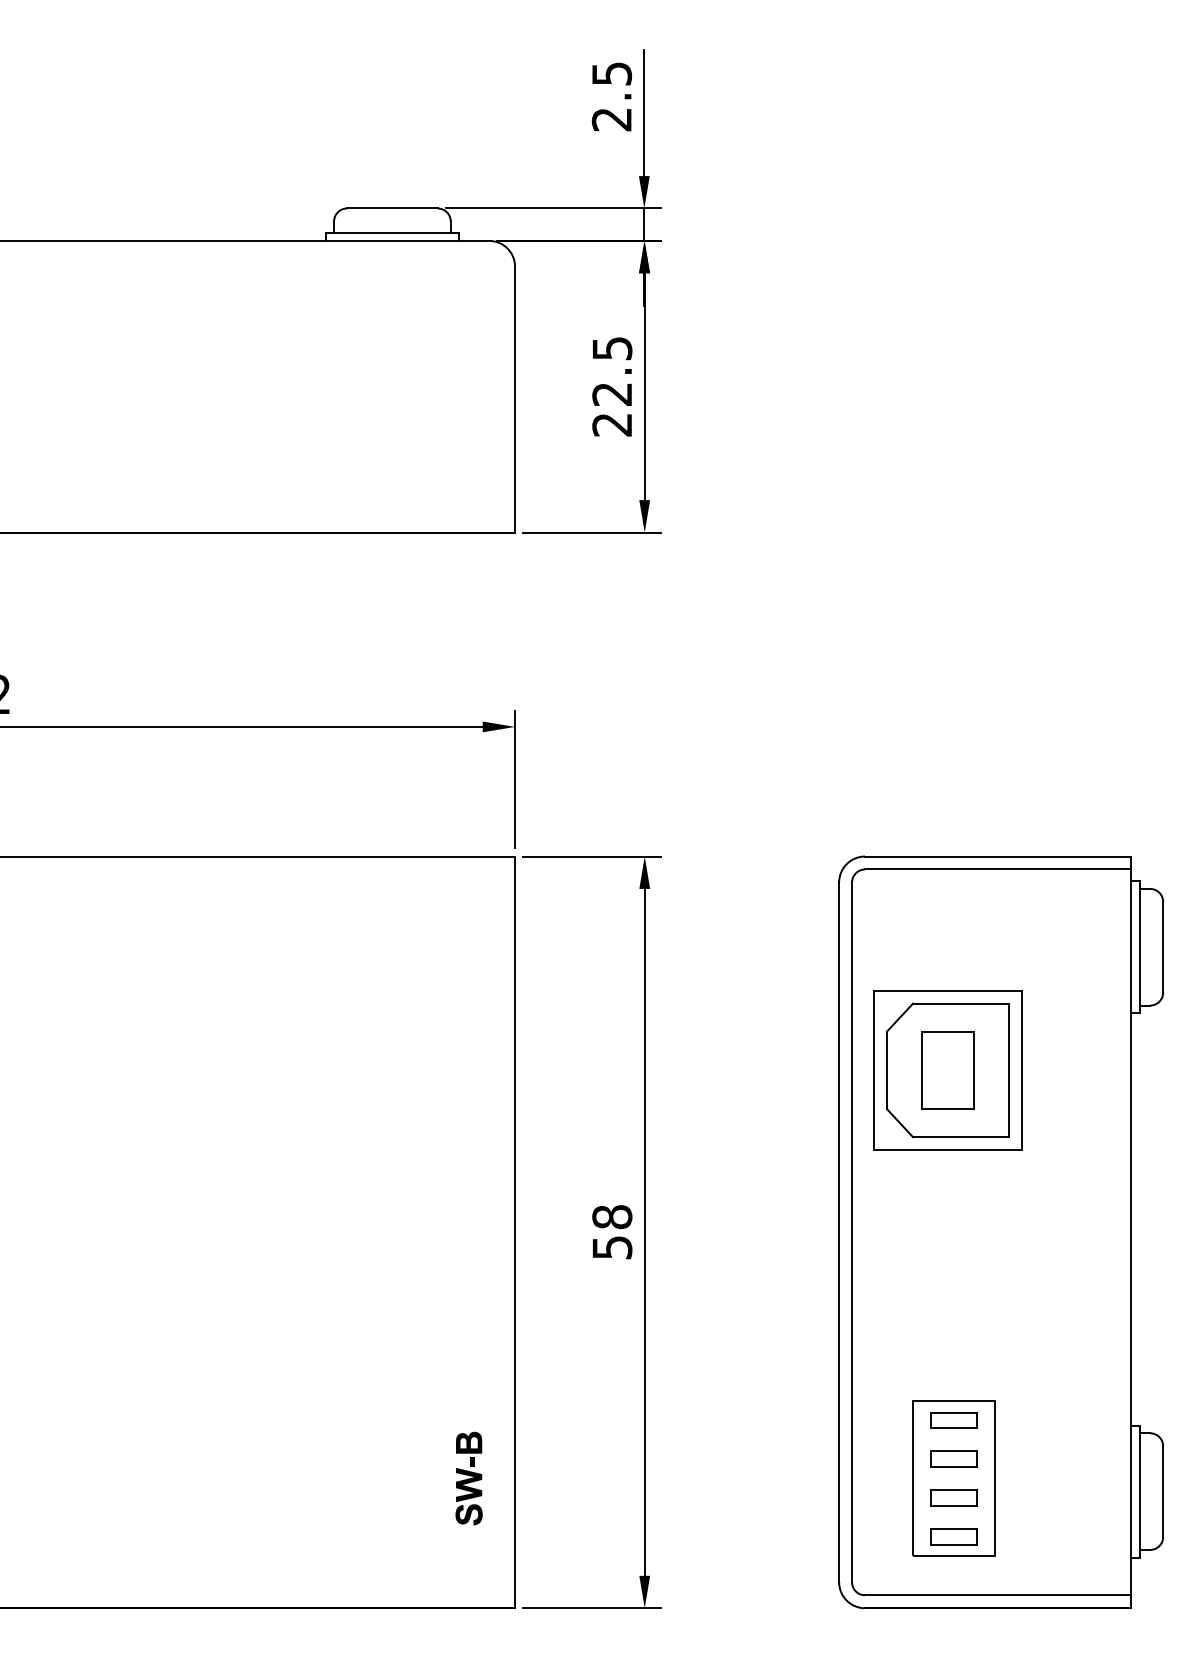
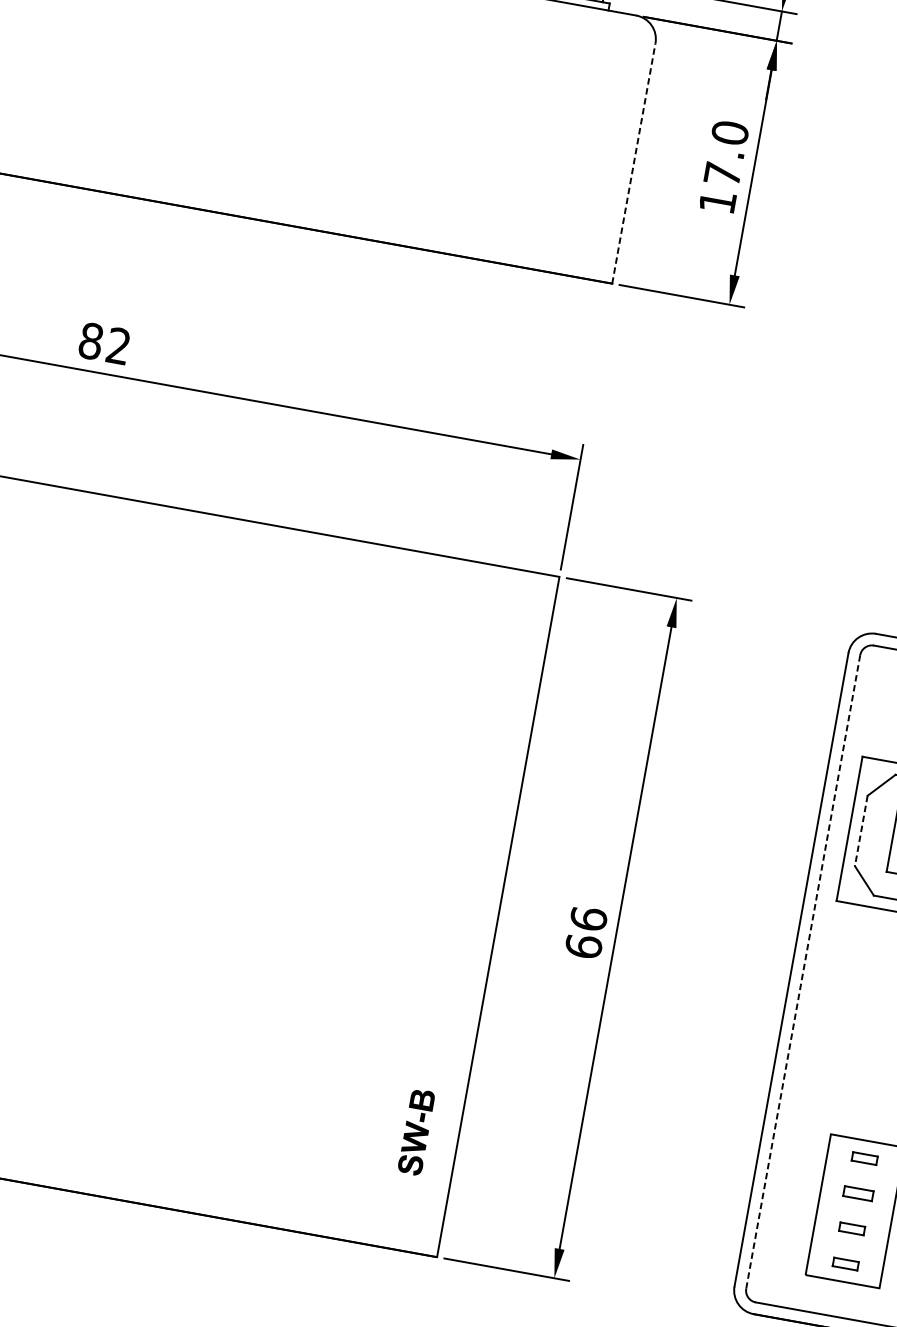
text: (612, 386) -> (724, 167), 22.5 -> 17.0
line: (515, 399) -> (634, 163), solid -> dashed
line: (887, 1070) -> (861, 831), solid -> dashed
text: (612, 1231) -> (586, 932), 58 -> 66
line: (852, 1232) -> (803, 972), solid -> dashed
part: (953, 1420) -> (864, 1158), size x0.6
part: (953, 1458) -> (858, 1193), size x0.7
part: (953, 1497) -> (851, 1228), size x0.6
part: (953, 1536) -> (845, 1263), size x0.6

